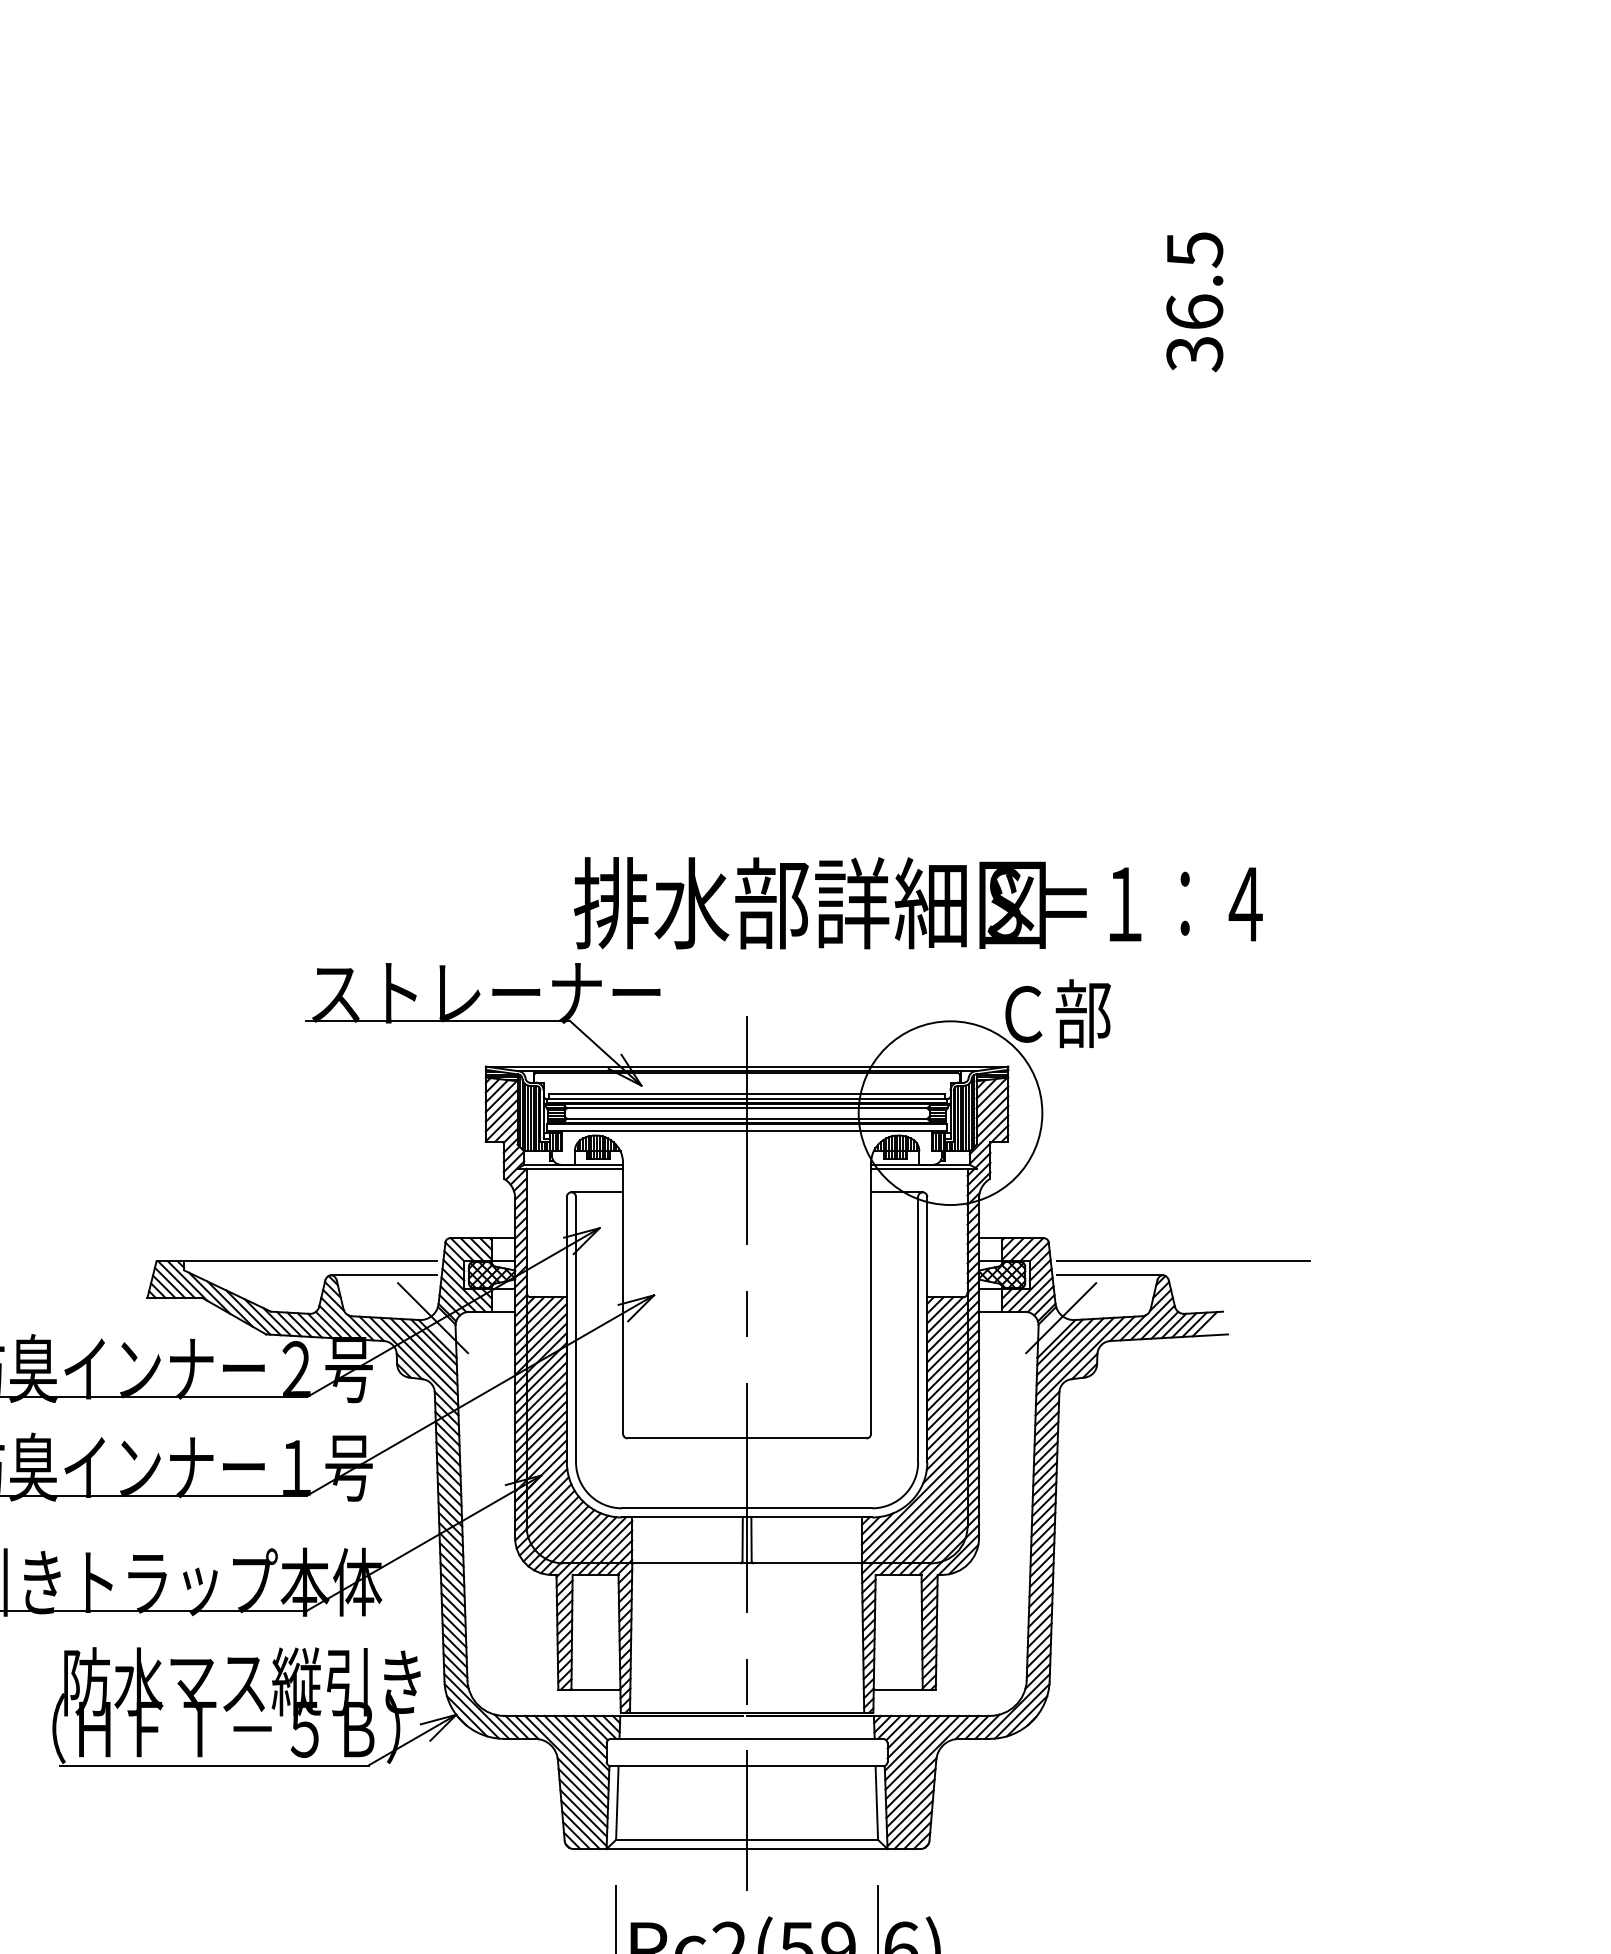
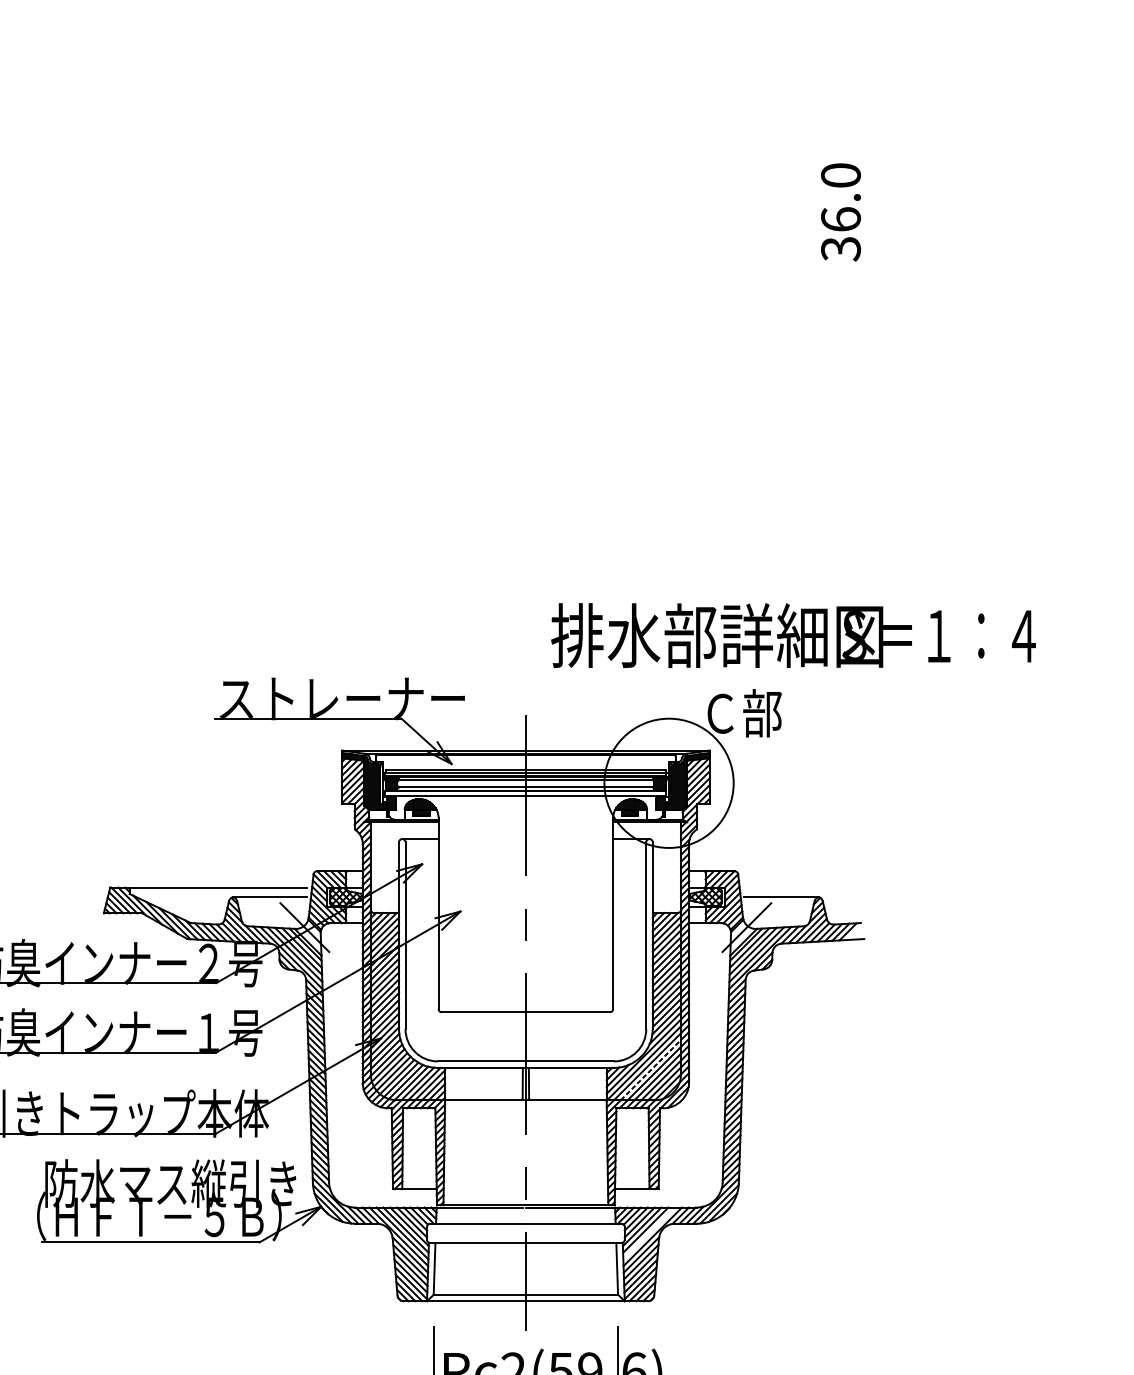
text: (1194, 249) -> (840, 175), 36.5 -> 36.0
text: (917, 903) -> (792, 635), moved
line: (1183, 1261) -> (833, 887), removed
line: (925, 1520) -> (651, 1070), solid -> dashed
line: (922, 1752) -> (649, 1233), removed

